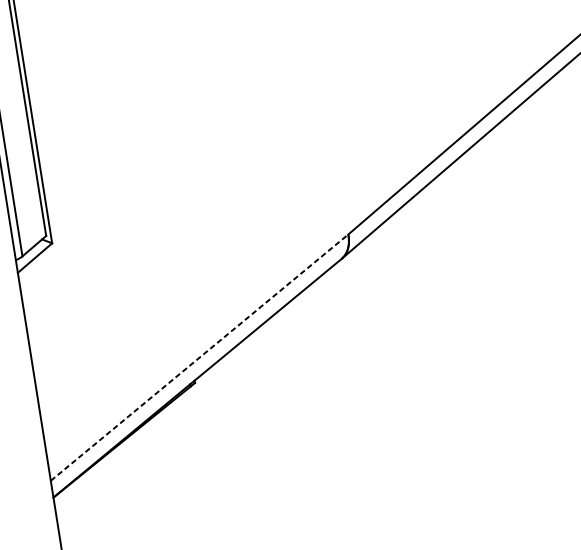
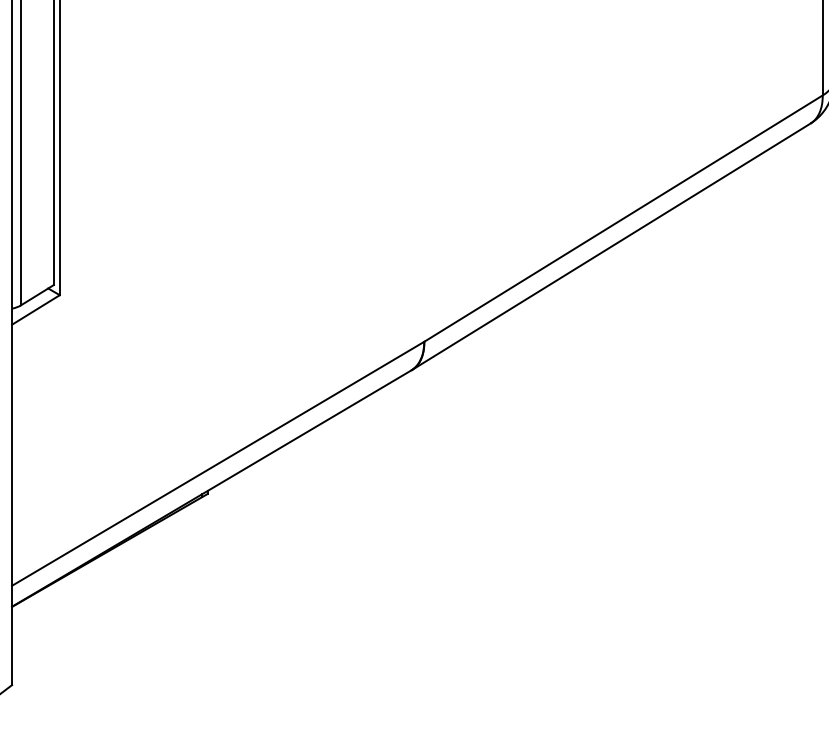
line: (199, 357) -> (218, 463), dashed -> solid

